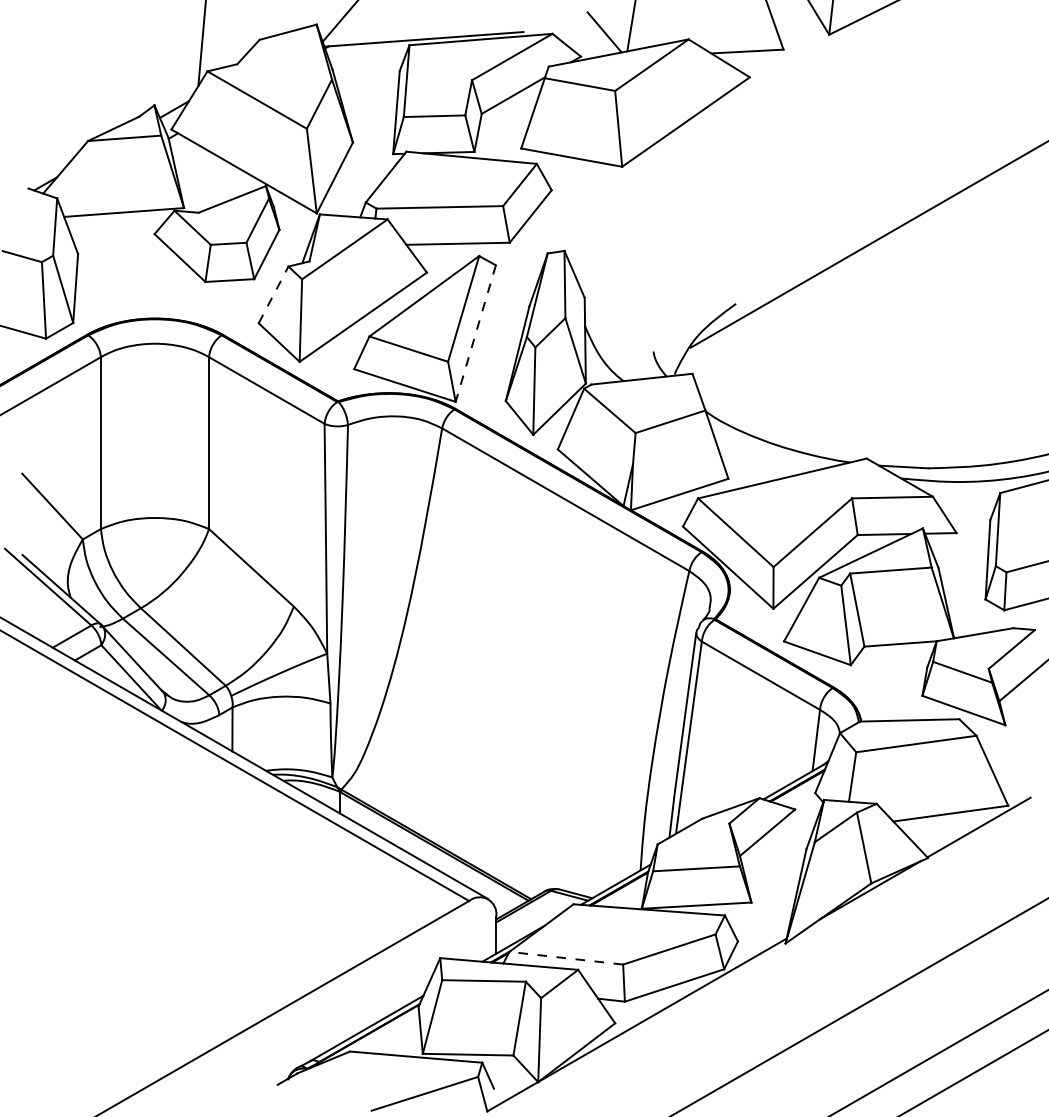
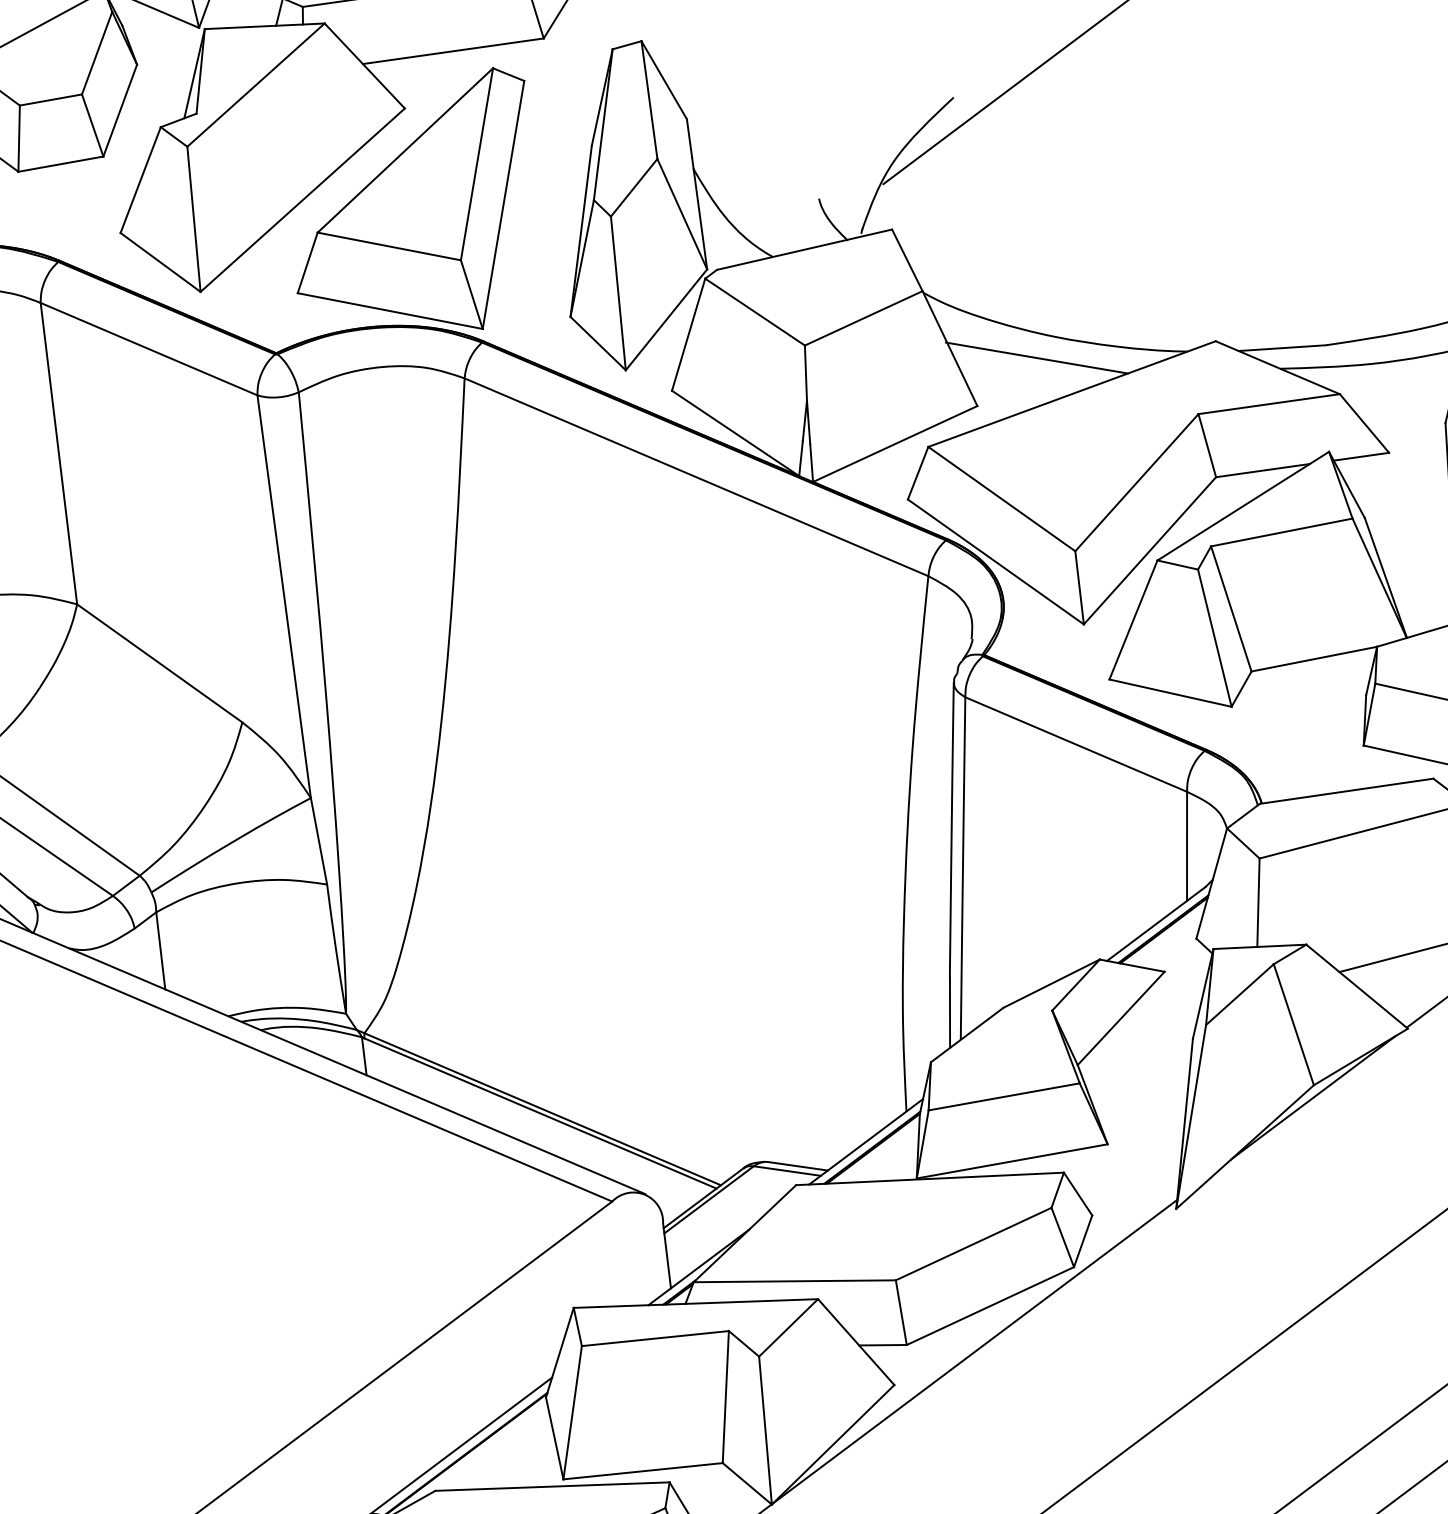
line: (273, 294) -> (140, 179), dashed -> solid
line: (475, 334) -> (503, 206), dashed -> solid
line: (765, 455) -> (1037, 357), added
line: (565, 958) -> (793, 1281), dashed -> solid

